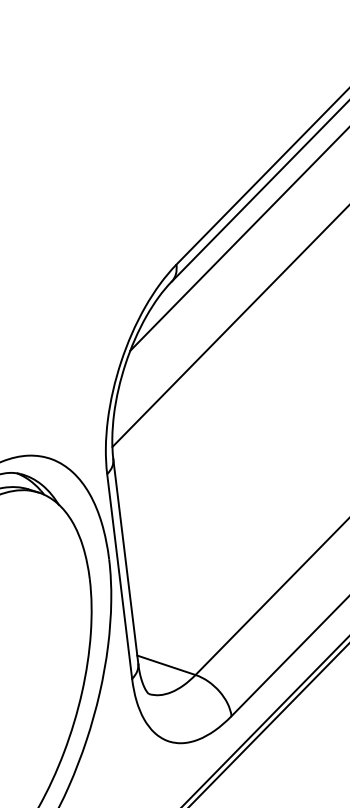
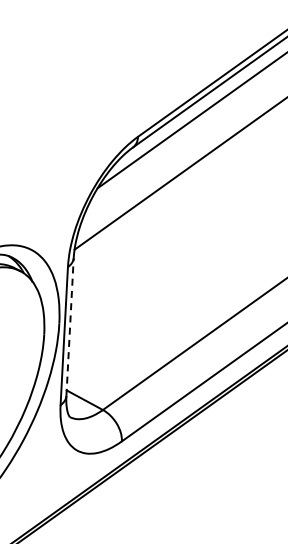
line: (126, 560) -> (70, 326), solid -> dashed

